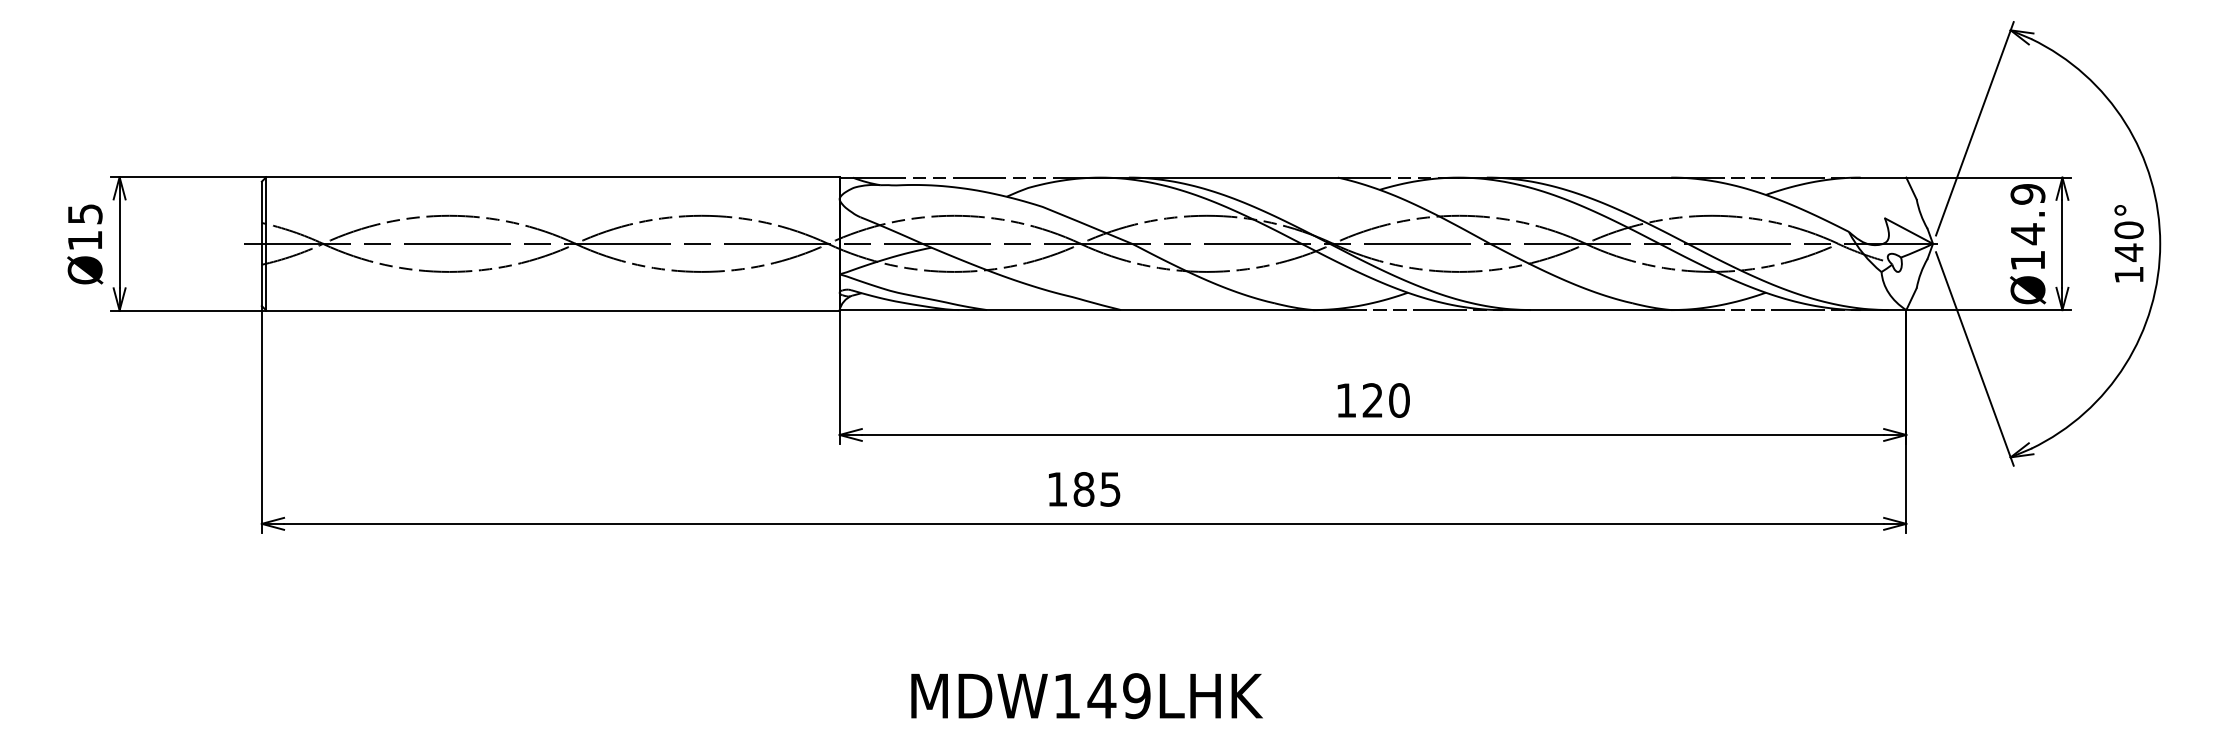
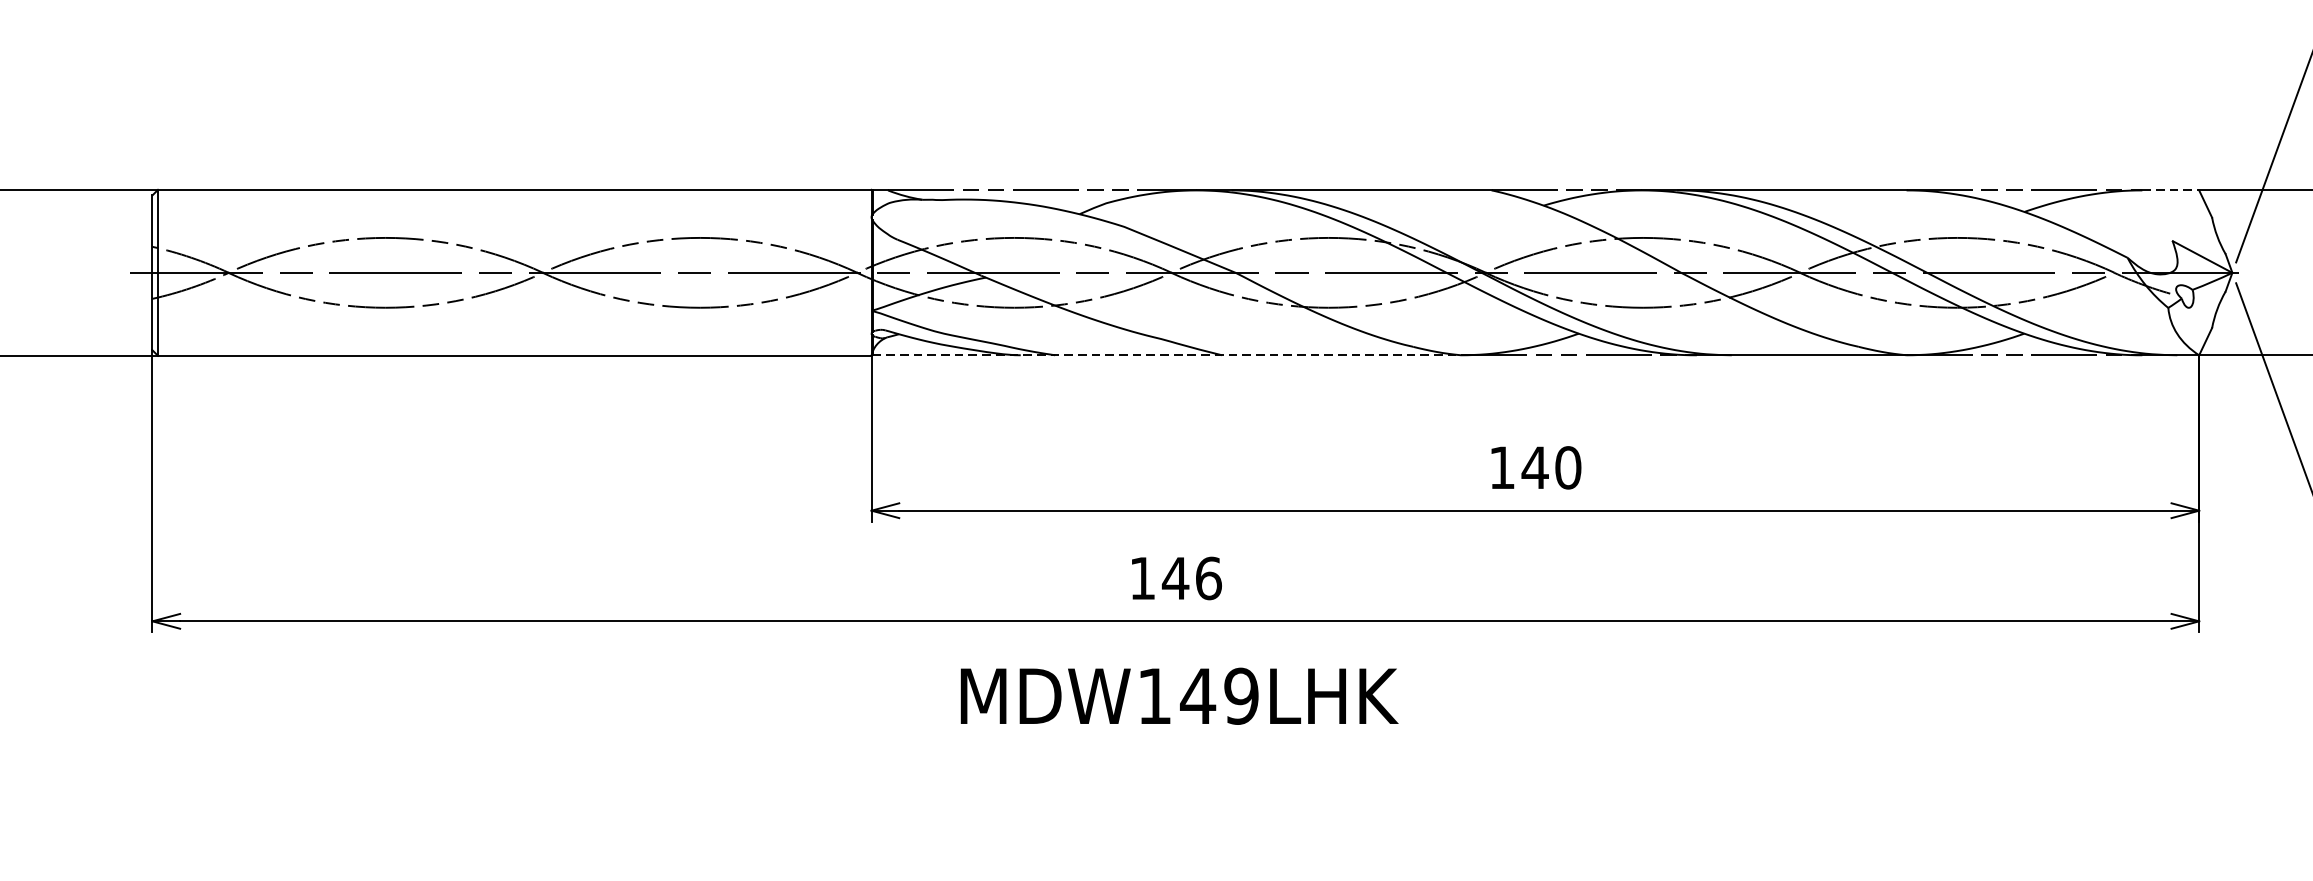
line: (1883, 177) -> (2170, 190), solid -> dashed
line: (1077, 310) -> (1167, 355), solid -> dashed
text: (1372, 400) -> (1534, 467), 120 -> 140
text: (1096, 489) -> (1191, 578), 185 -> 146
text: (1086, 696) -> (1178, 696), moved

